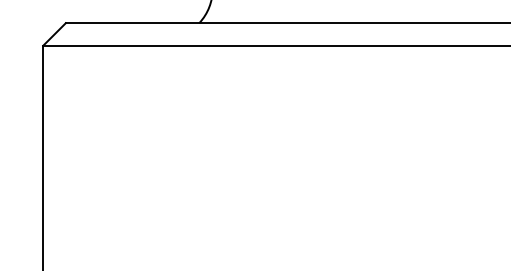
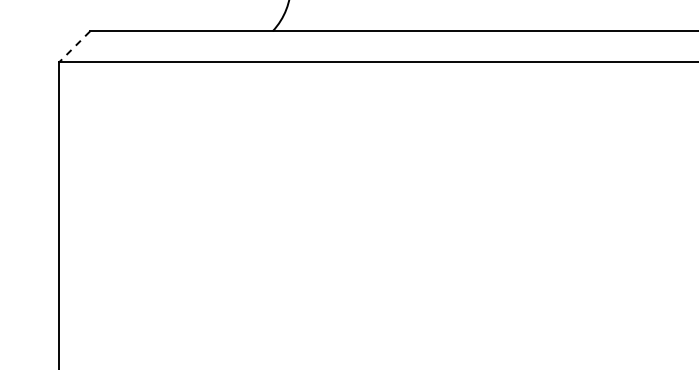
line: (54, 34) -> (74, 46), solid -> dashed

